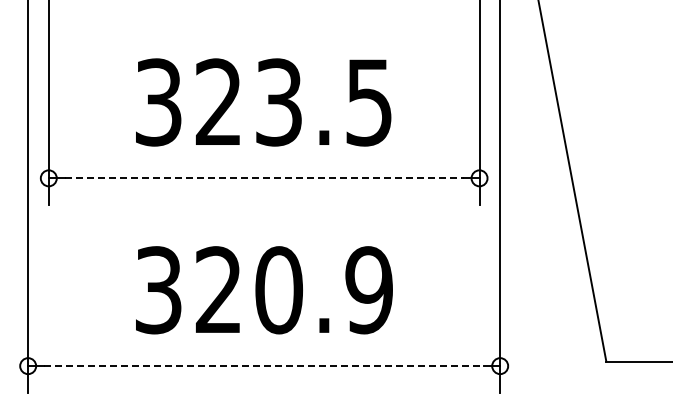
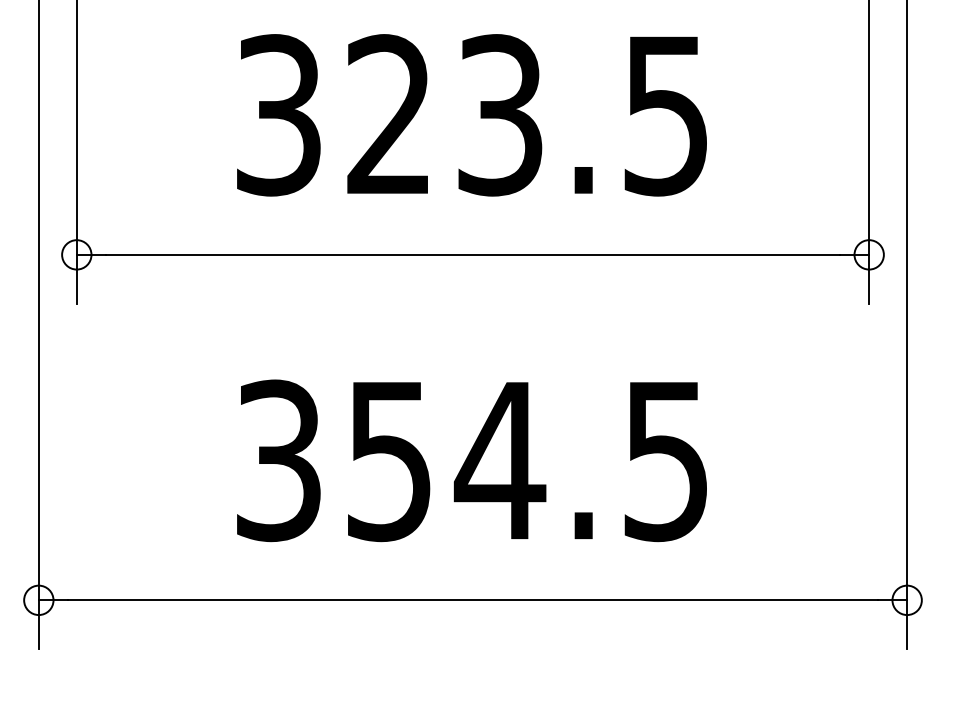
line: (264, 178) -> (473, 255), dashed -> solid
text: (293, 290) -> (526, 461), 320.9 -> 354.5
line: (264, 366) -> (473, 601), dashed -> solid

